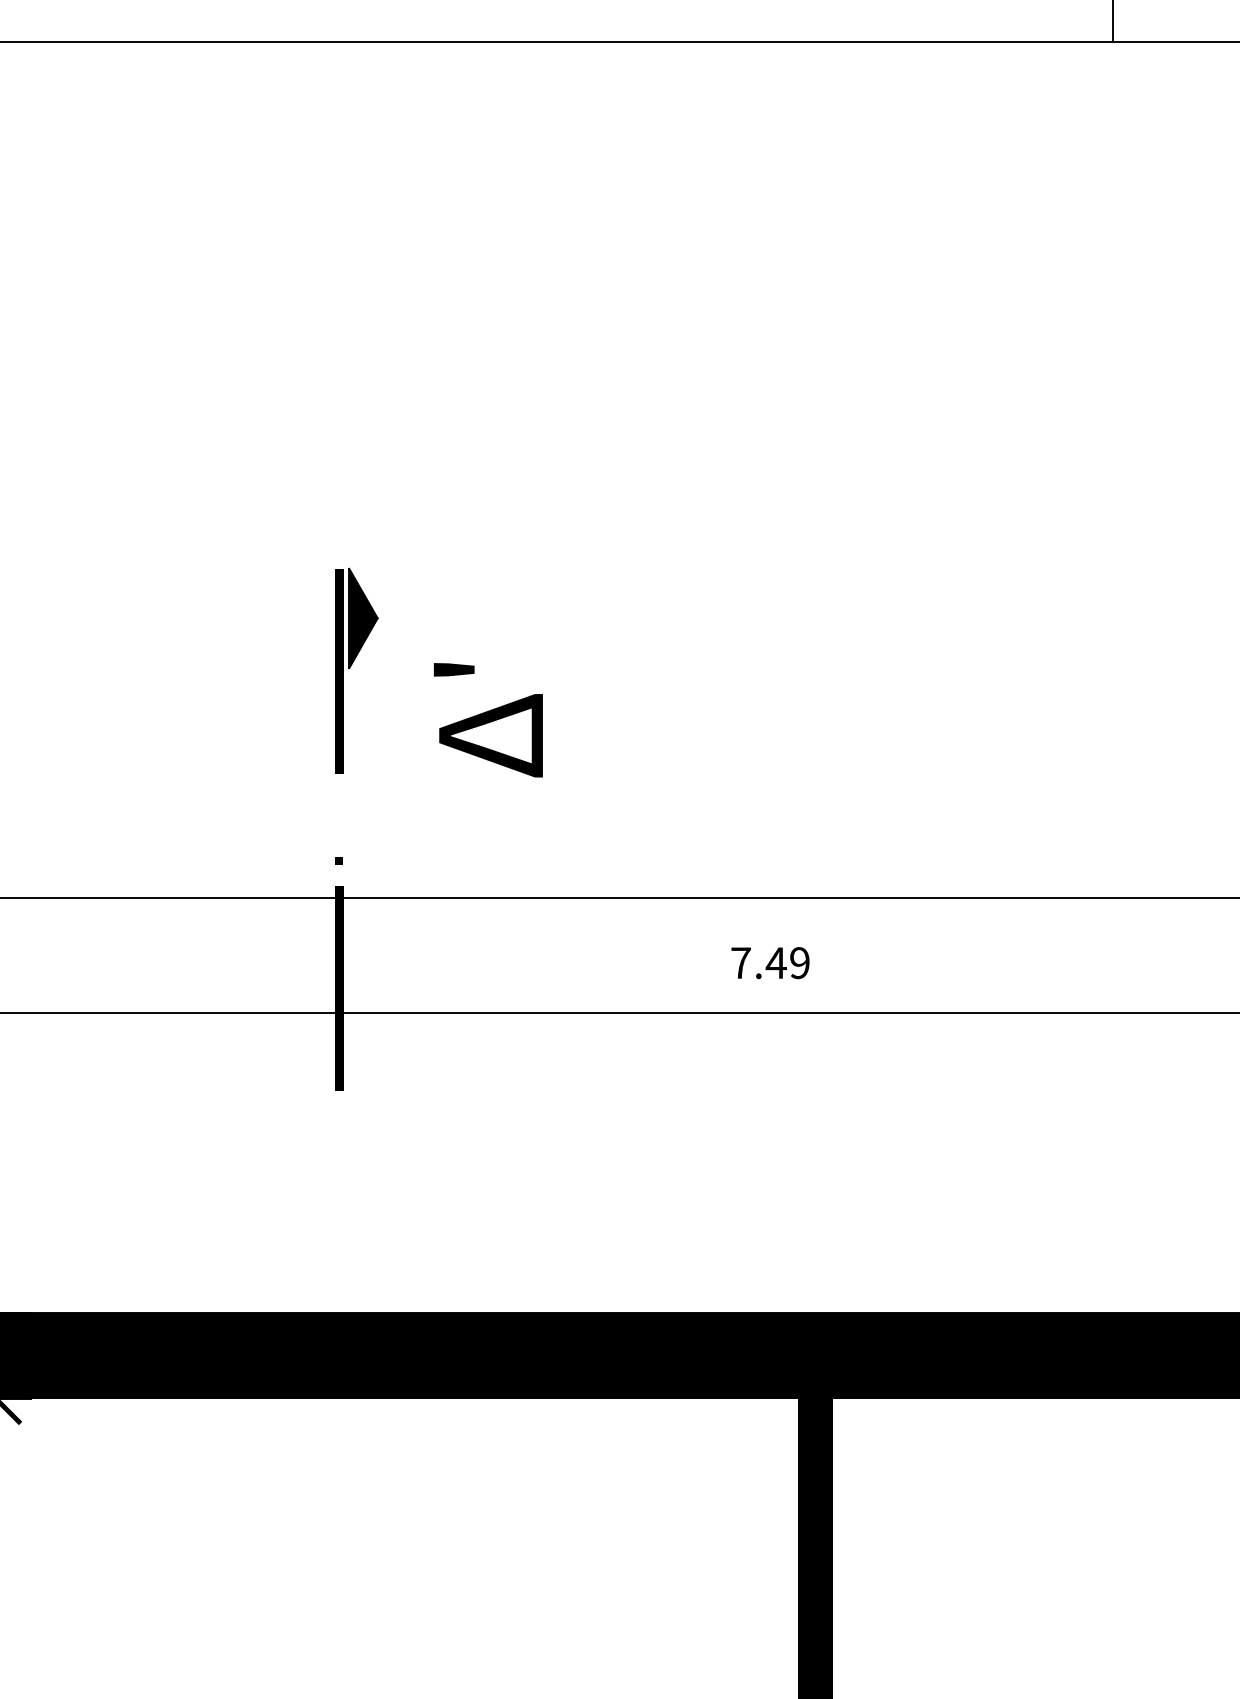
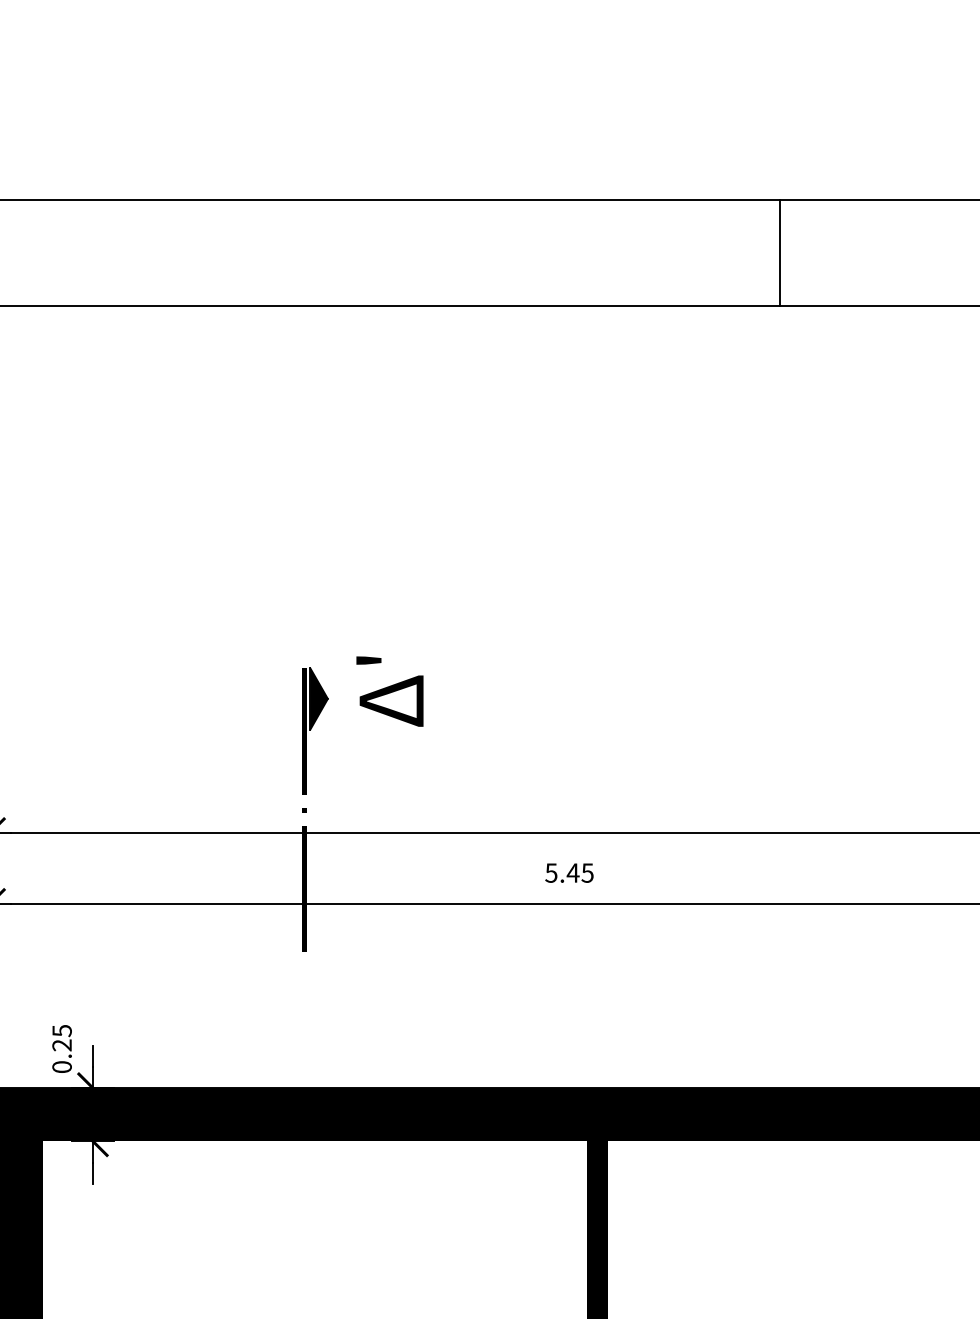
part: (357, 669) -> (315, 730), moved
text: (487, 720) -> (389, 691), moved
text: (770, 962) -> (569, 872), 7.49 -> 5.45

